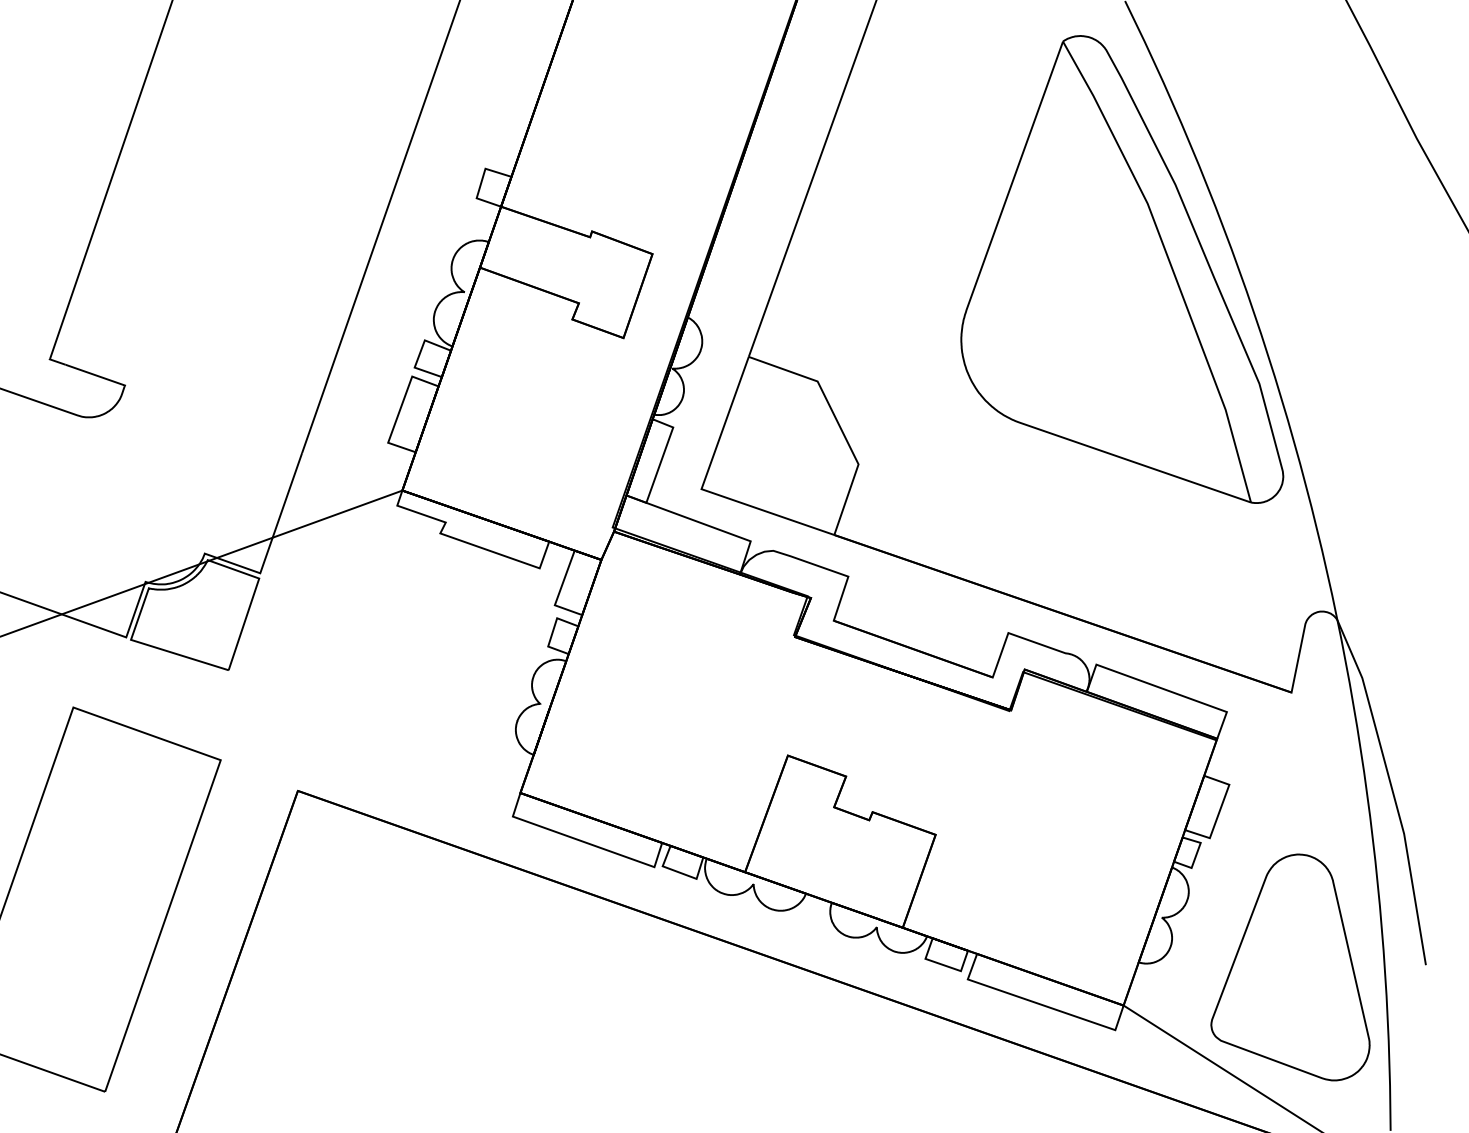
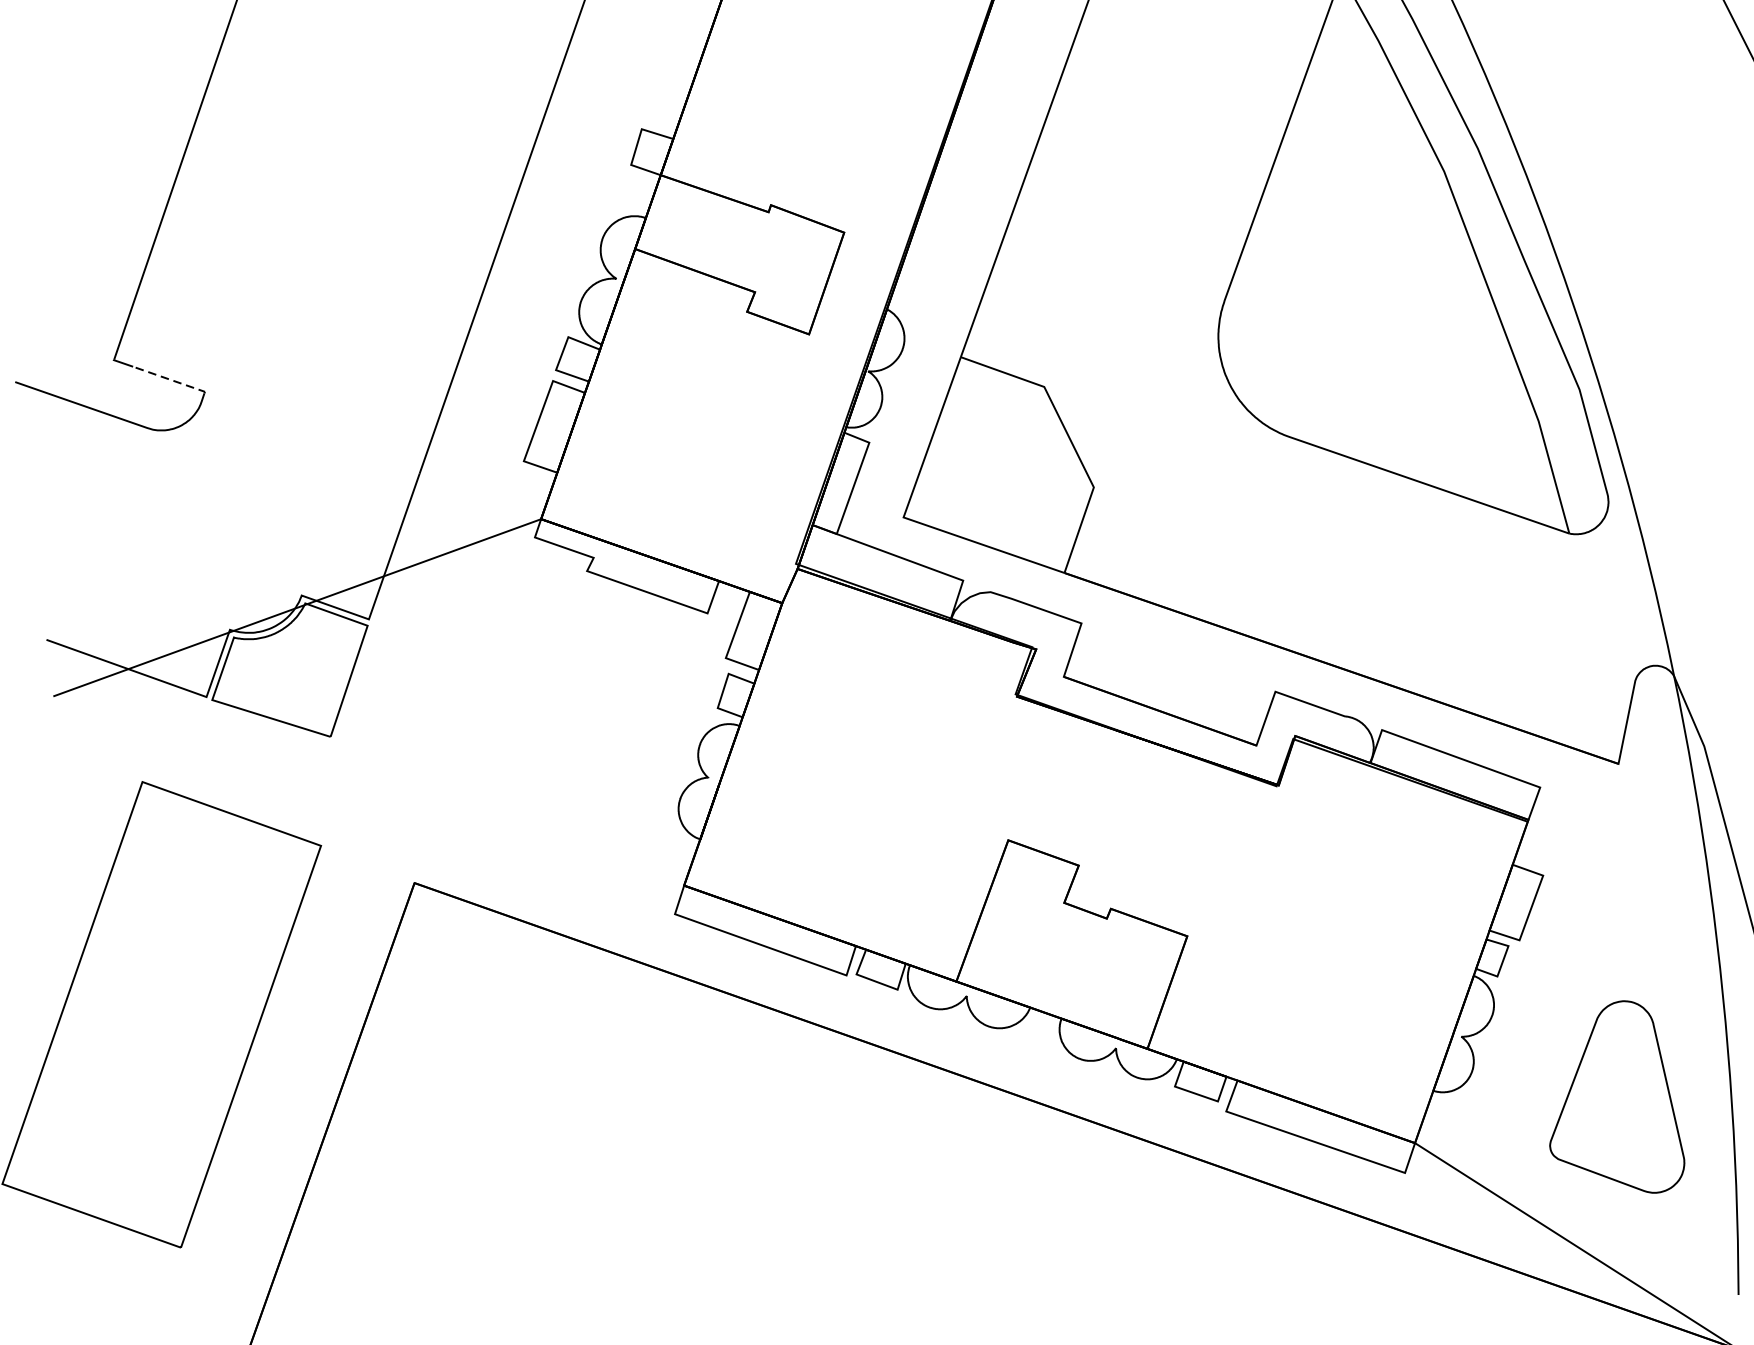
line: (96, 375) -> (170, 379), solid -> dashed
part: (1290, 967) -> (1617, 1097), size x0.7

